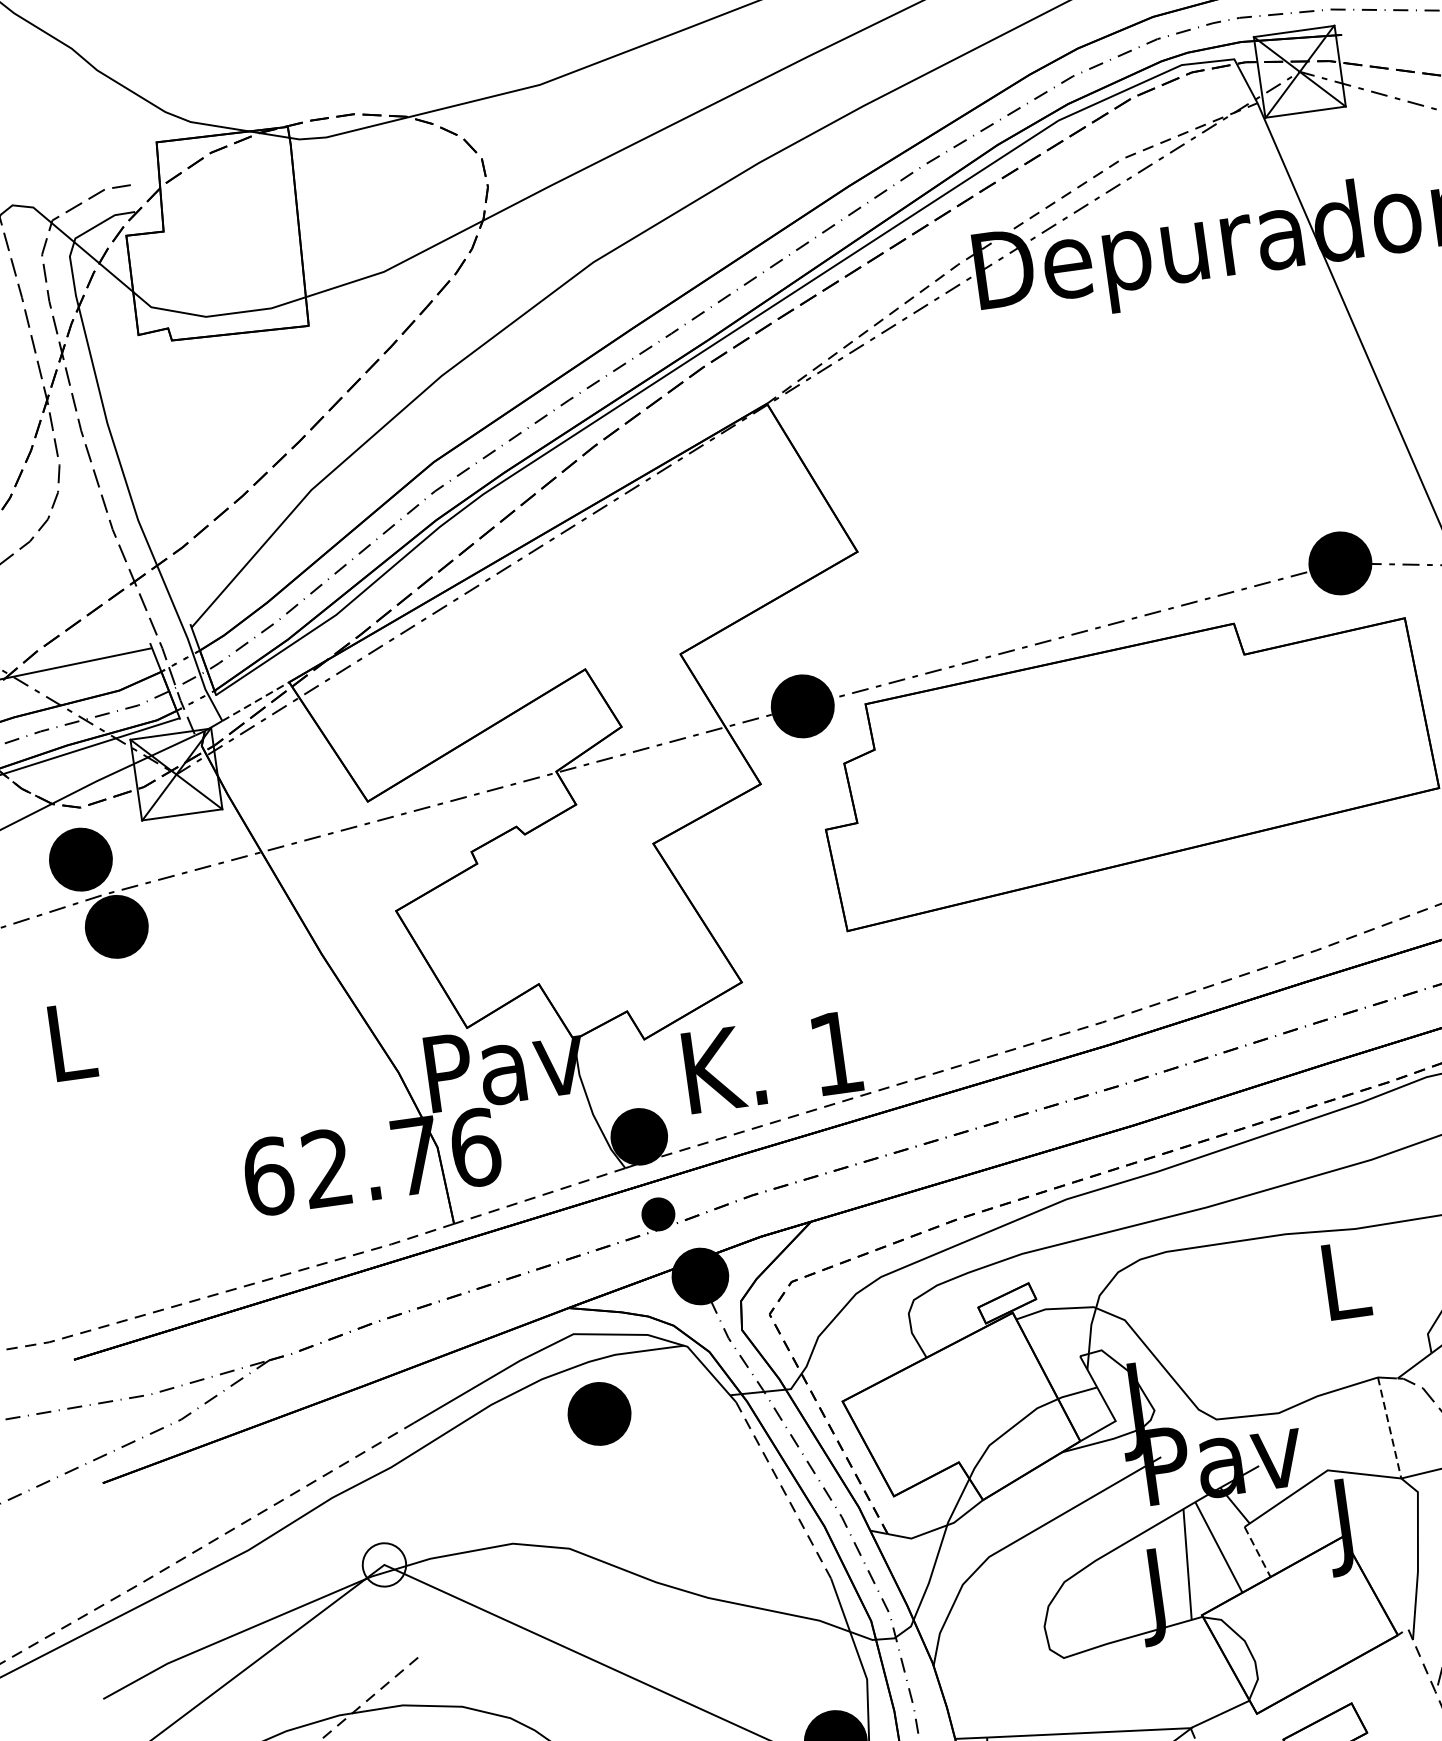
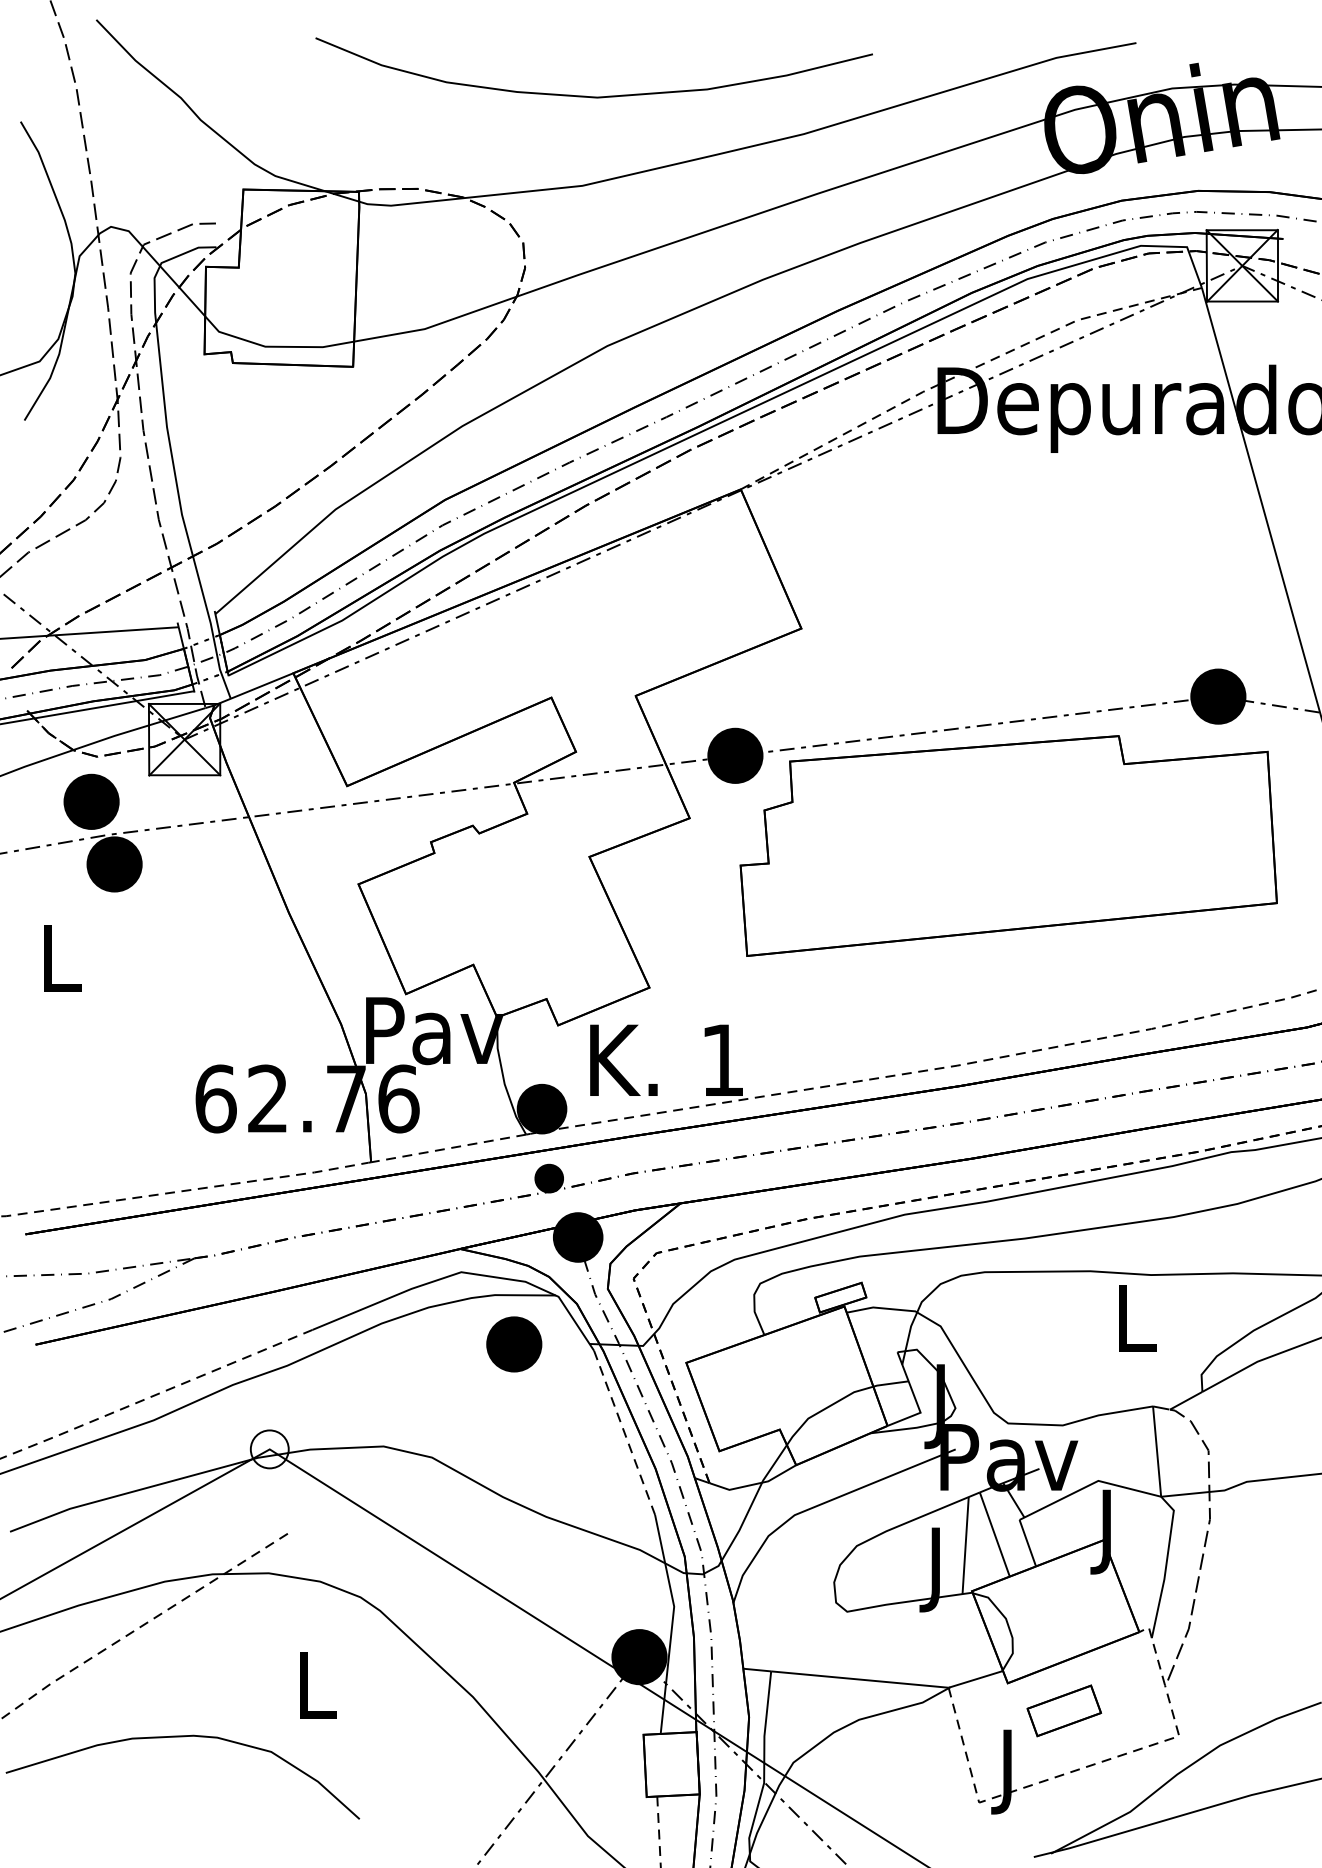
line: (256, 702) -> (262, 686), dashed -> solid
part: (599, 1413) -> (514, 1344), moved
line: (1390, 1428) -> (1157, 1452), dashed -> solid
line: (1257, 1552) -> (1027, 1543), dashed -> solid

